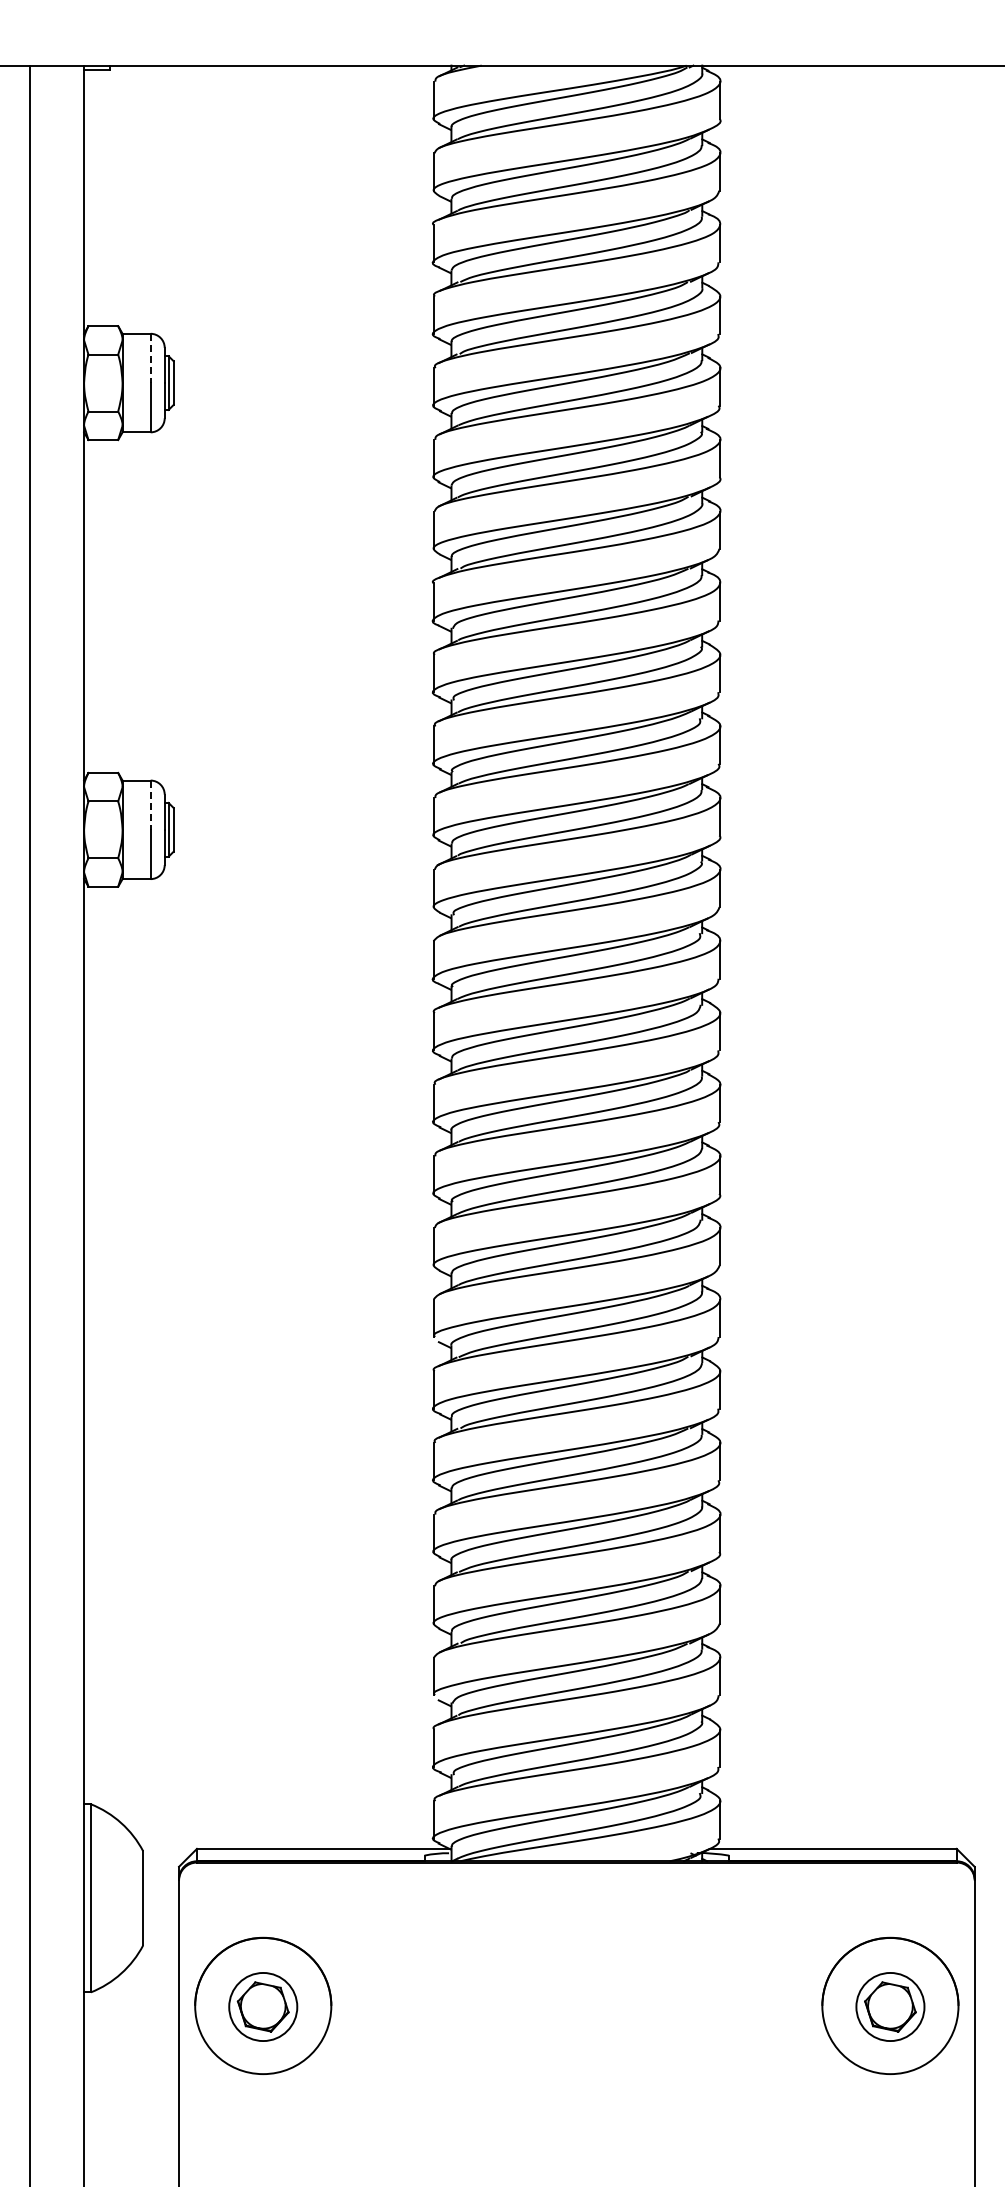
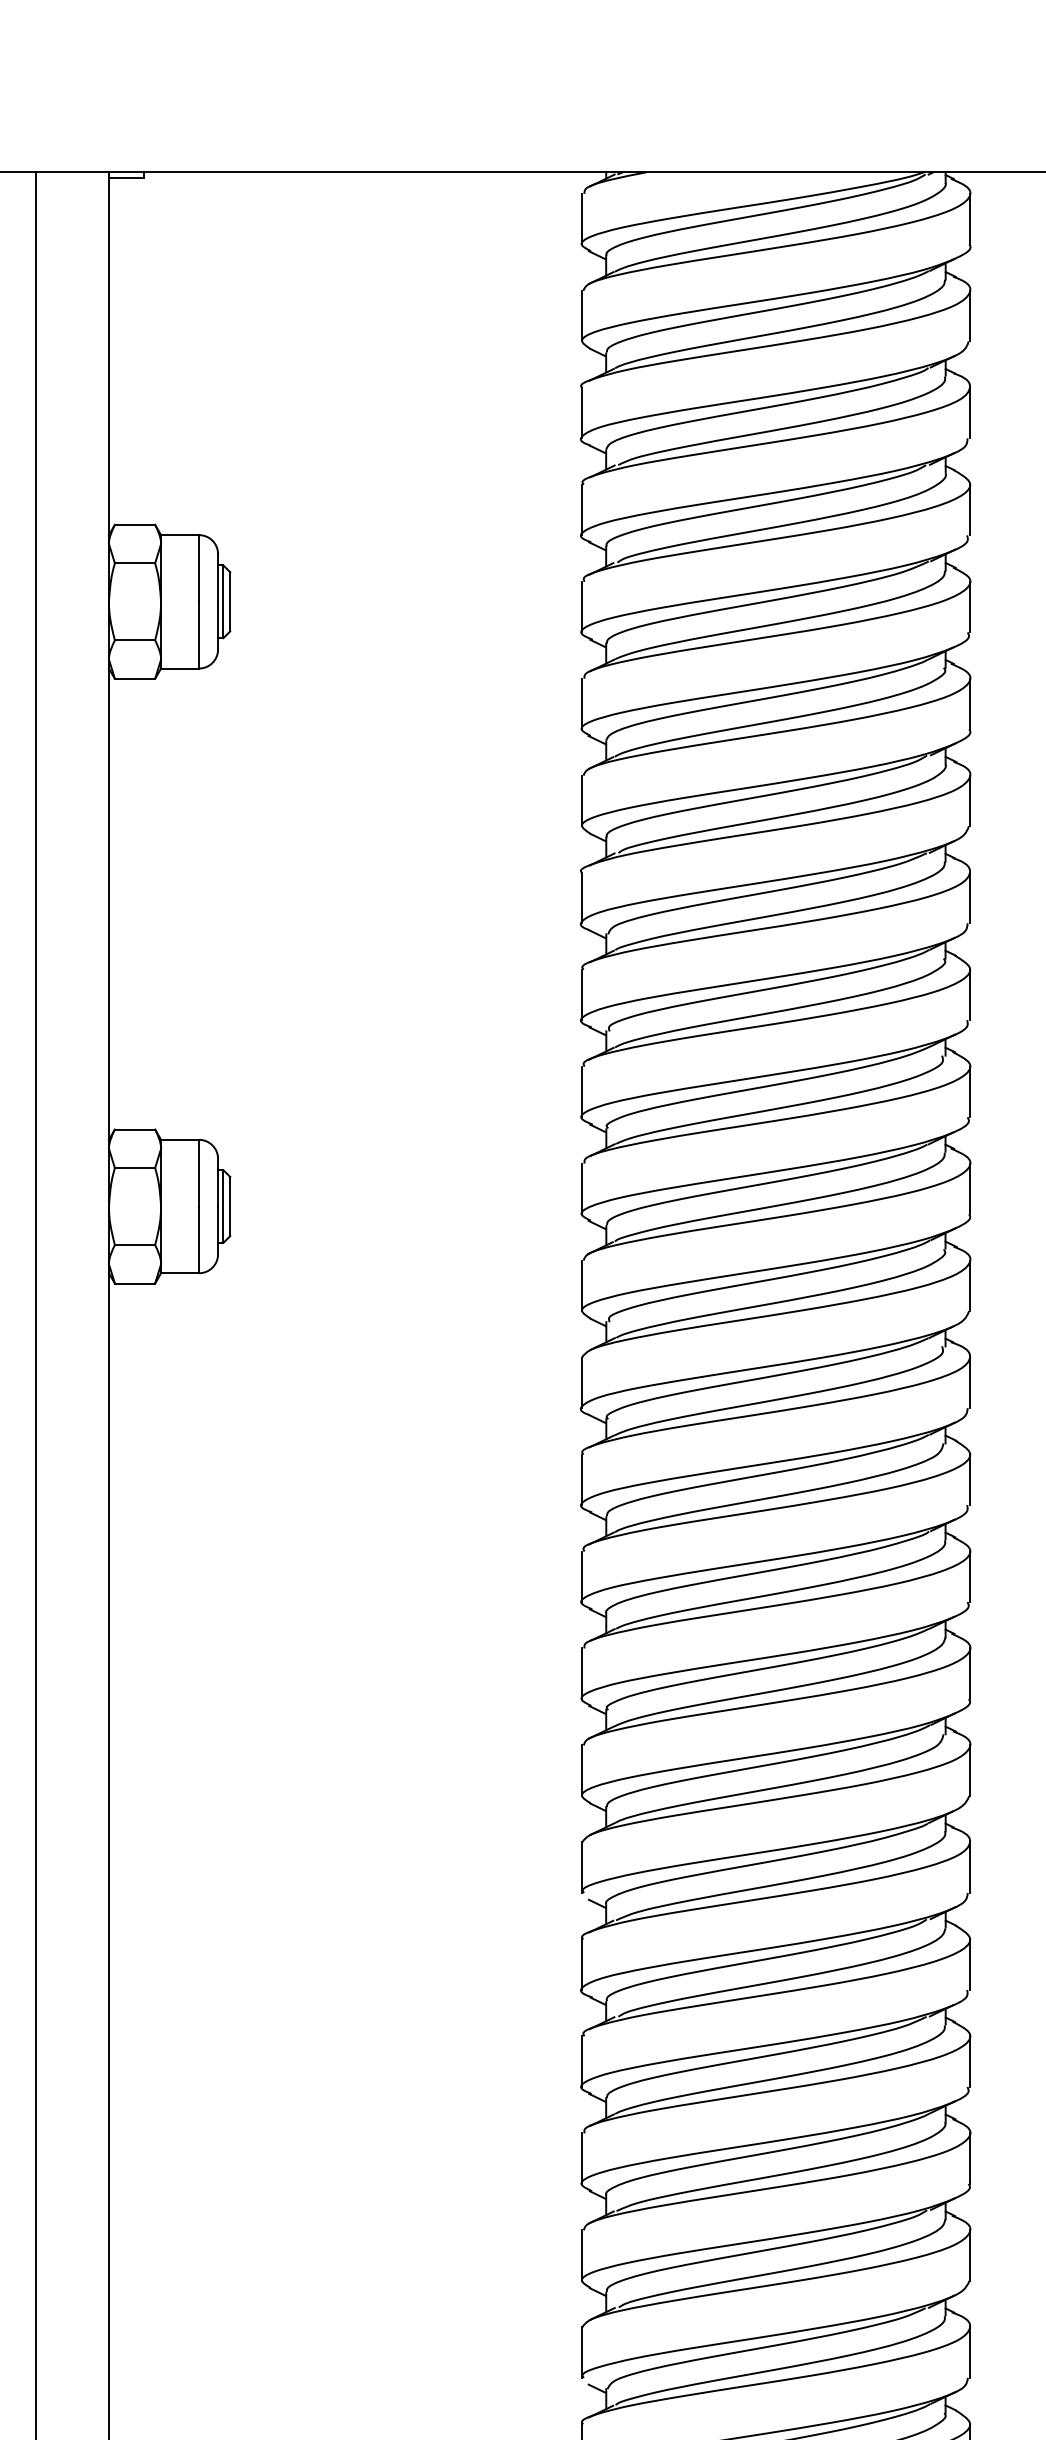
line: (150, 358) -> (198, 568), dashed -> solid
line: (150, 805) -> (198, 1173), dashed -> solid

